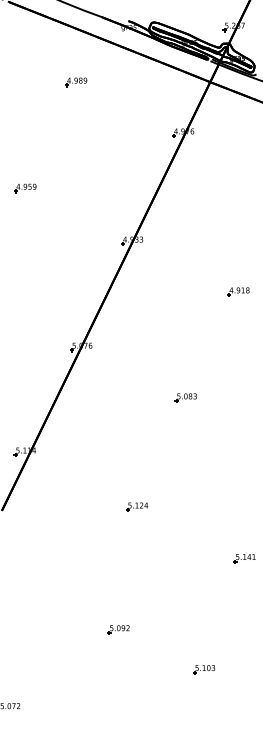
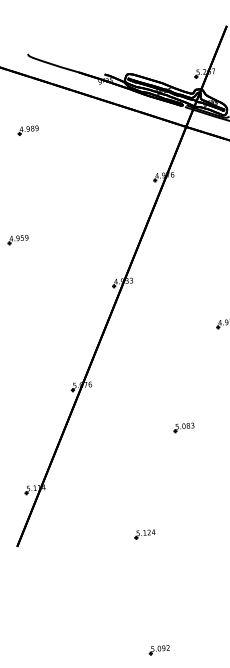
part: (76, 82) -> (28, 130), moved
part: (118, 629) -> (159, 649), moved

